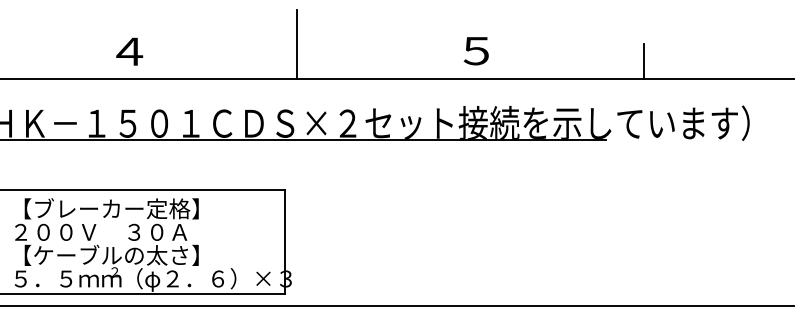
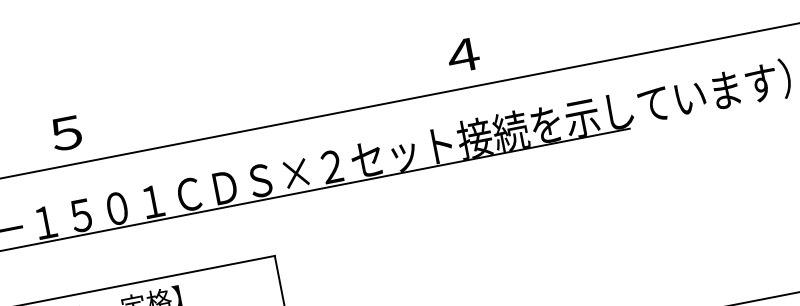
line: (297, 44) -> (257, 87), removed
text: (129, 51) -> (67, 132), ４ -> ５
text: (476, 51) -> (462, 56), ５ -> ４
line: (644, 61) -> (656, 30), removed

